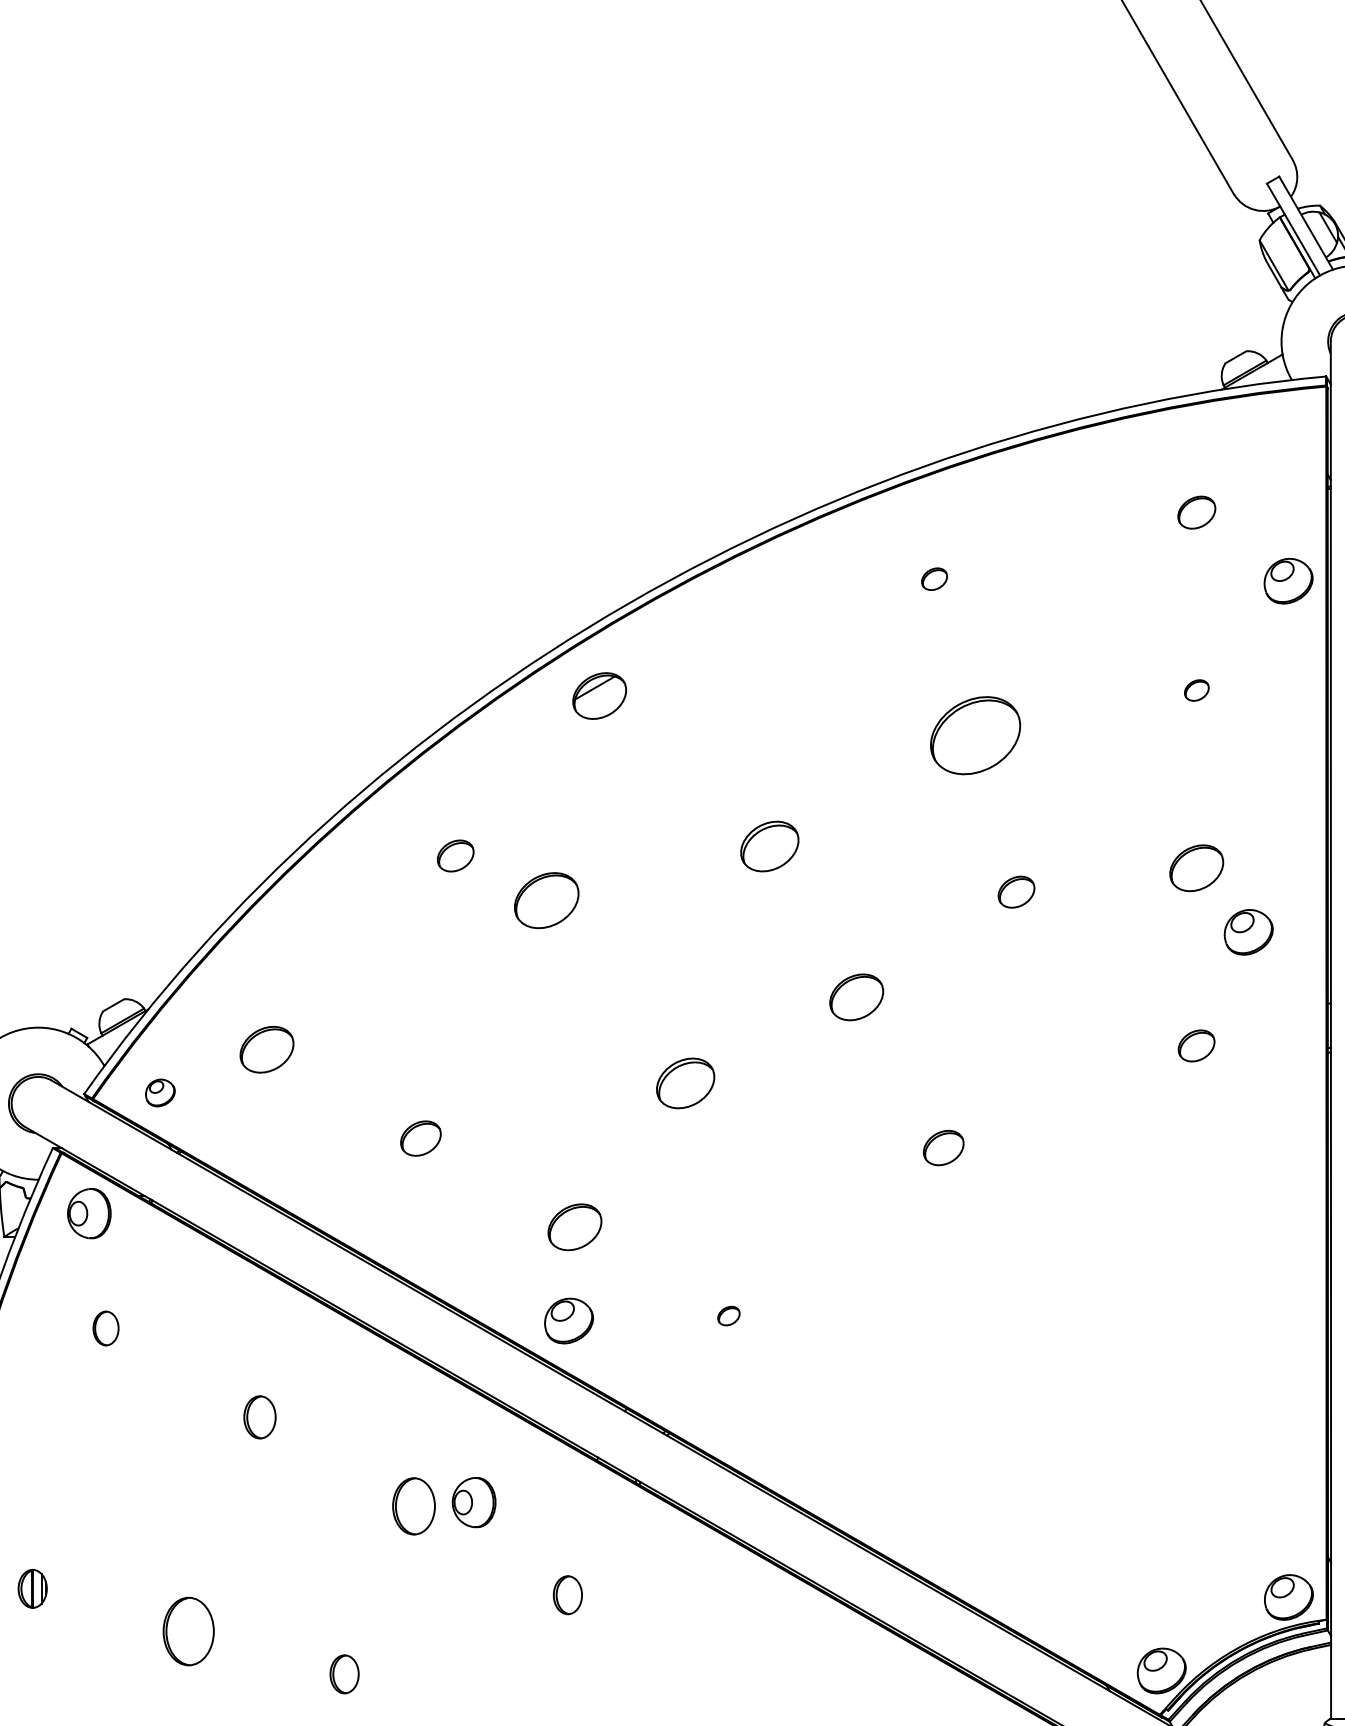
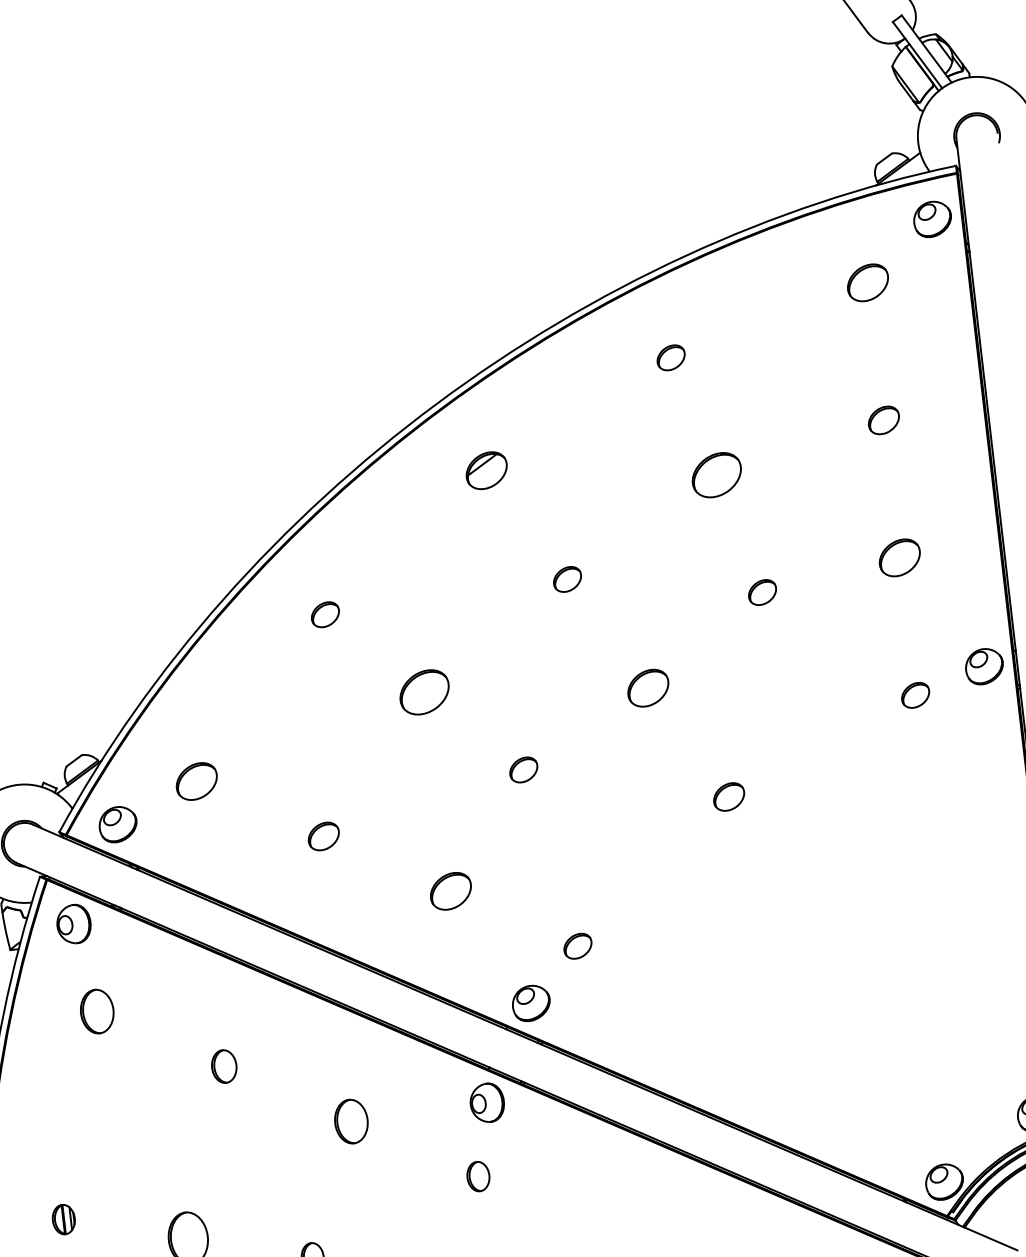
part: (1196, 512) -> (867, 282), size x1.43
part: (934, 578) -> (671, 357), size x1.43
part: (1288, 580) -> (932, 218), moved
part: (1196, 690) -> (883, 420), size x1.67
part: (599, 695) -> (486, 470), moved
part: (975, 735) -> (716, 474), size x0.71
part: (769, 846) -> (567, 579), size x0.62
part: (546, 900) -> (424, 692), moved
part: (1248, 932) -> (984, 666), moved
part: (685, 1082) -> (523, 769), size x0.62
part: (160, 1092) -> (118, 824), size x1.67
part: (728, 1315) -> (577, 945), size x1.67
part: (568, 1320) -> (530, 1002), moved
part: (105, 1328) -> (96, 1011), size x1.67
part: (473, 1502) -> (486, 1102), moved

